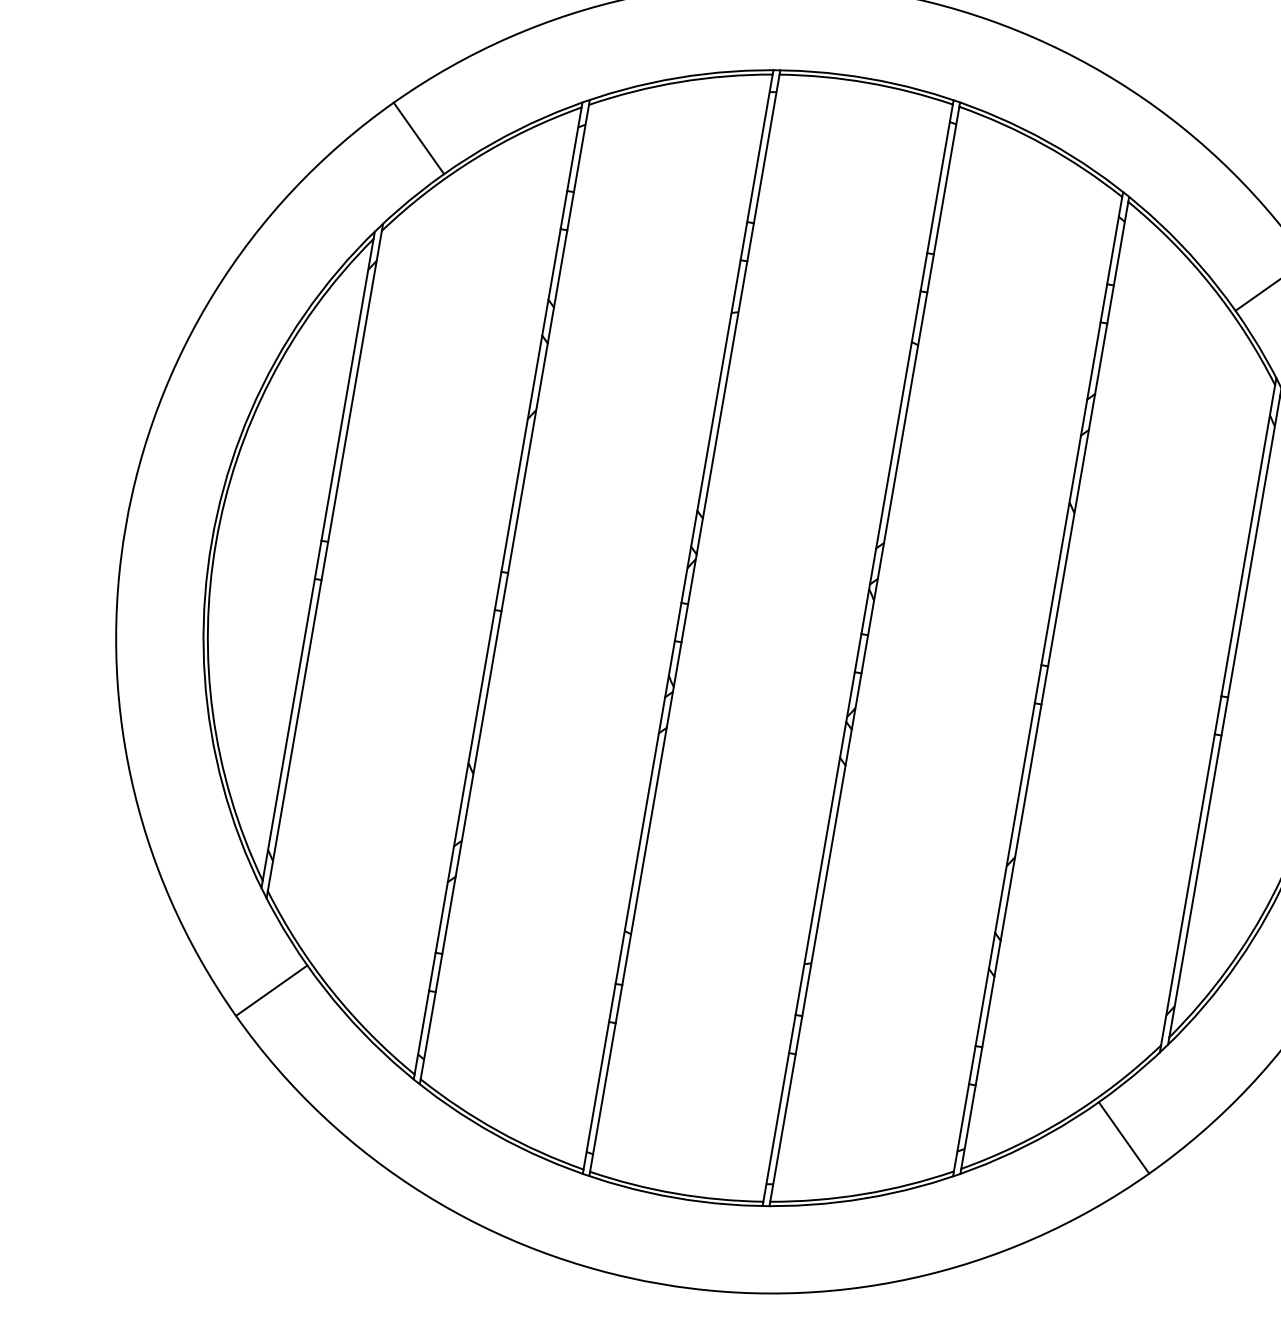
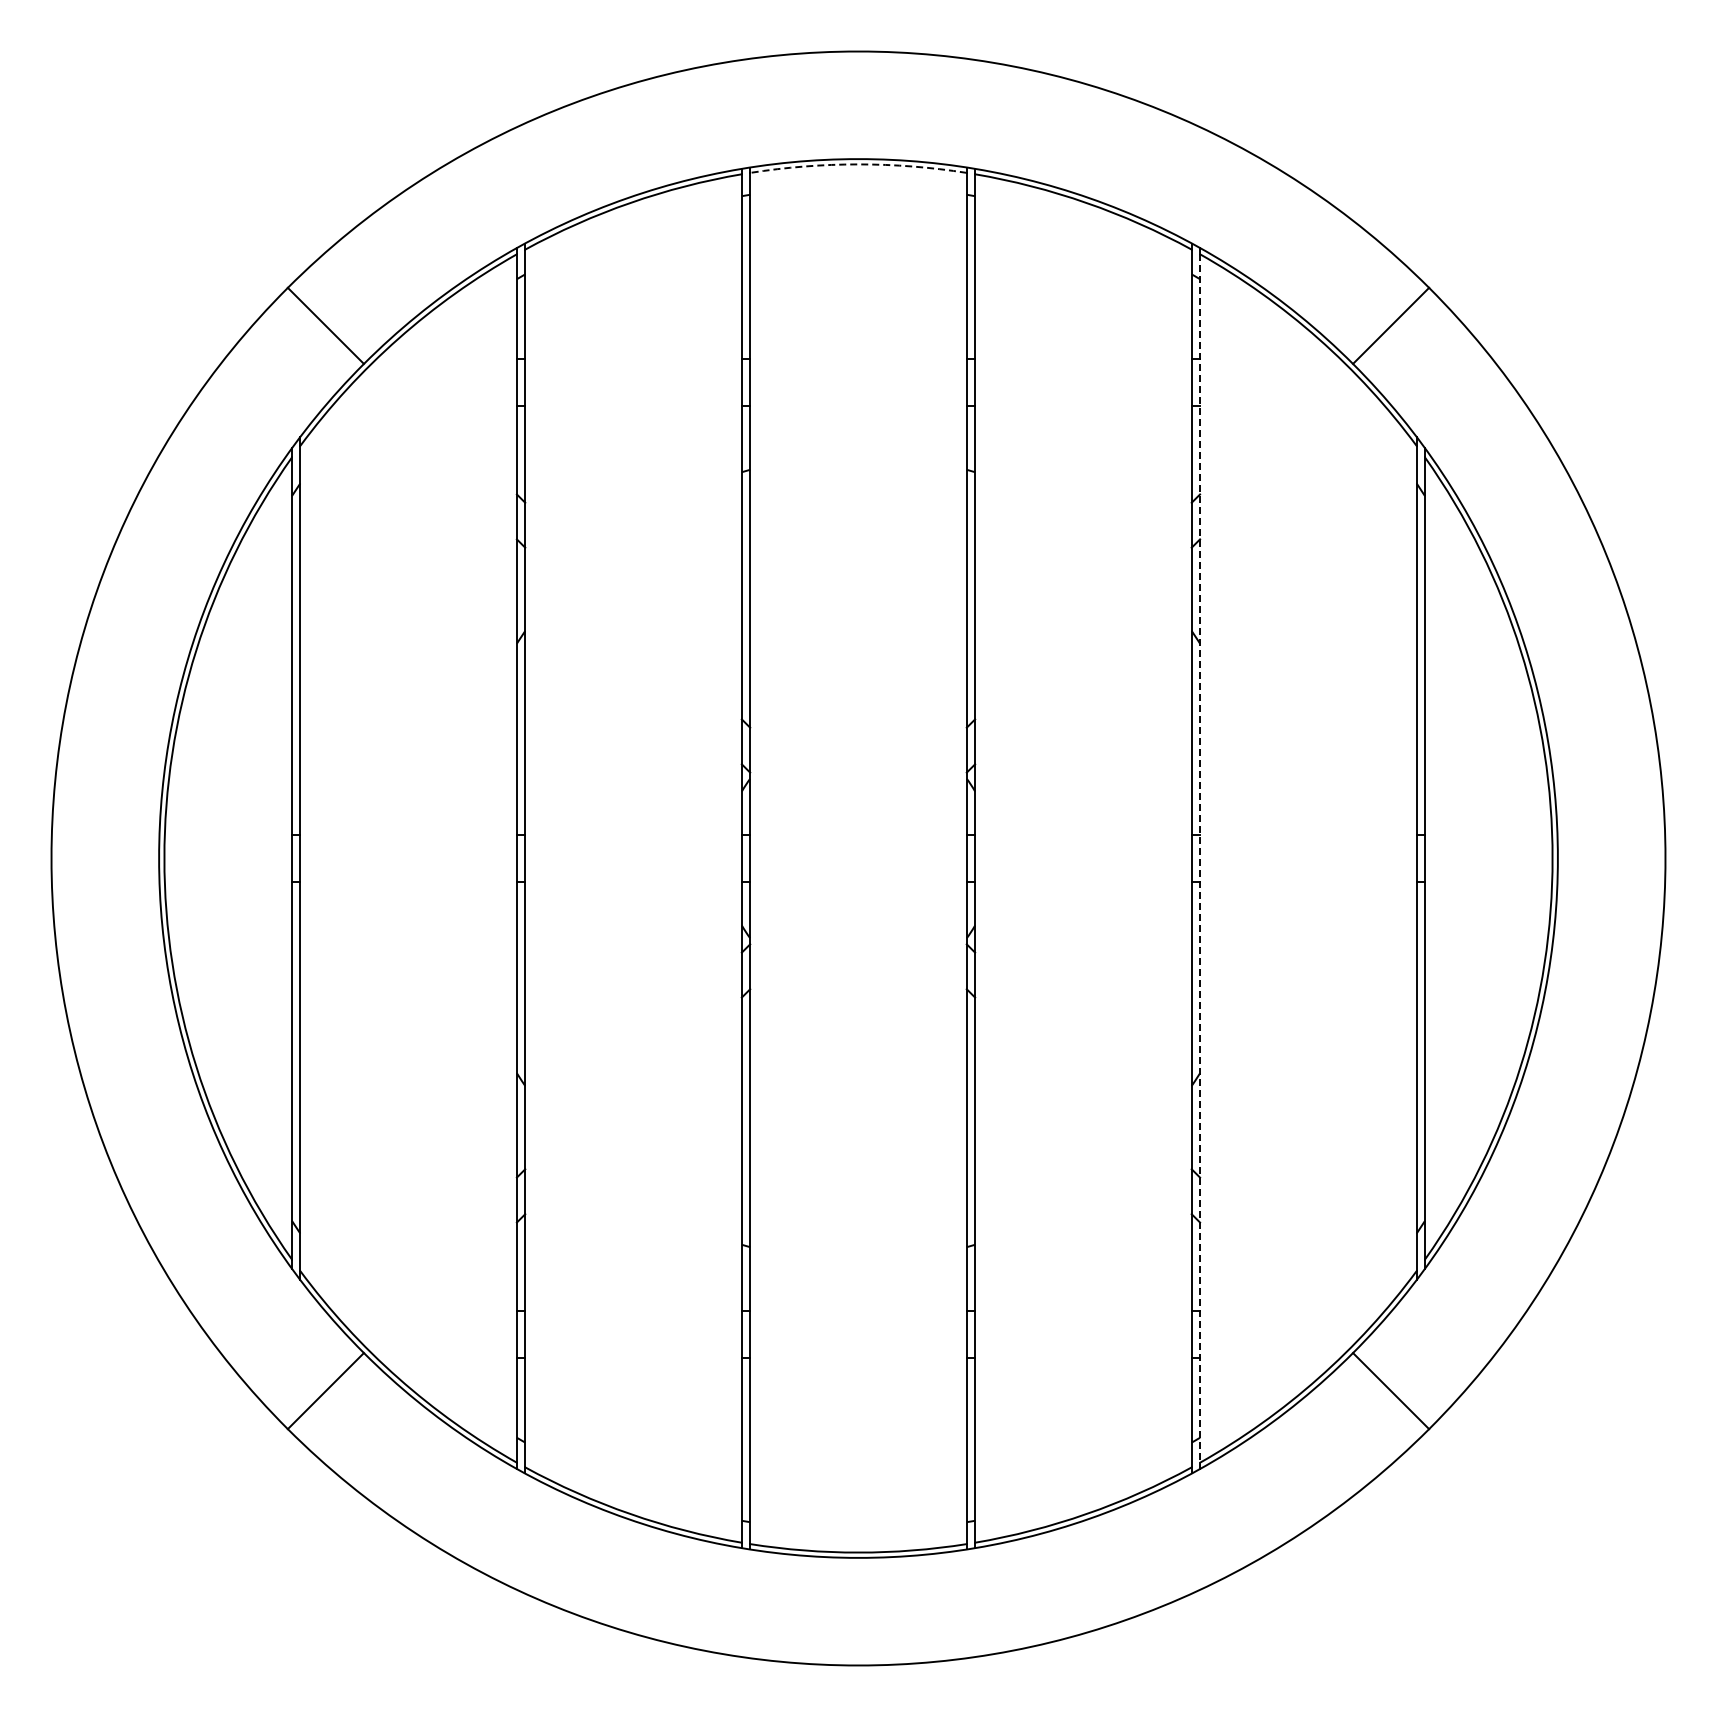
arc: (867, 82) -> (858, 164), solid -> dashed
line: (1044, 686) -> (1200, 859), solid -> dashed

